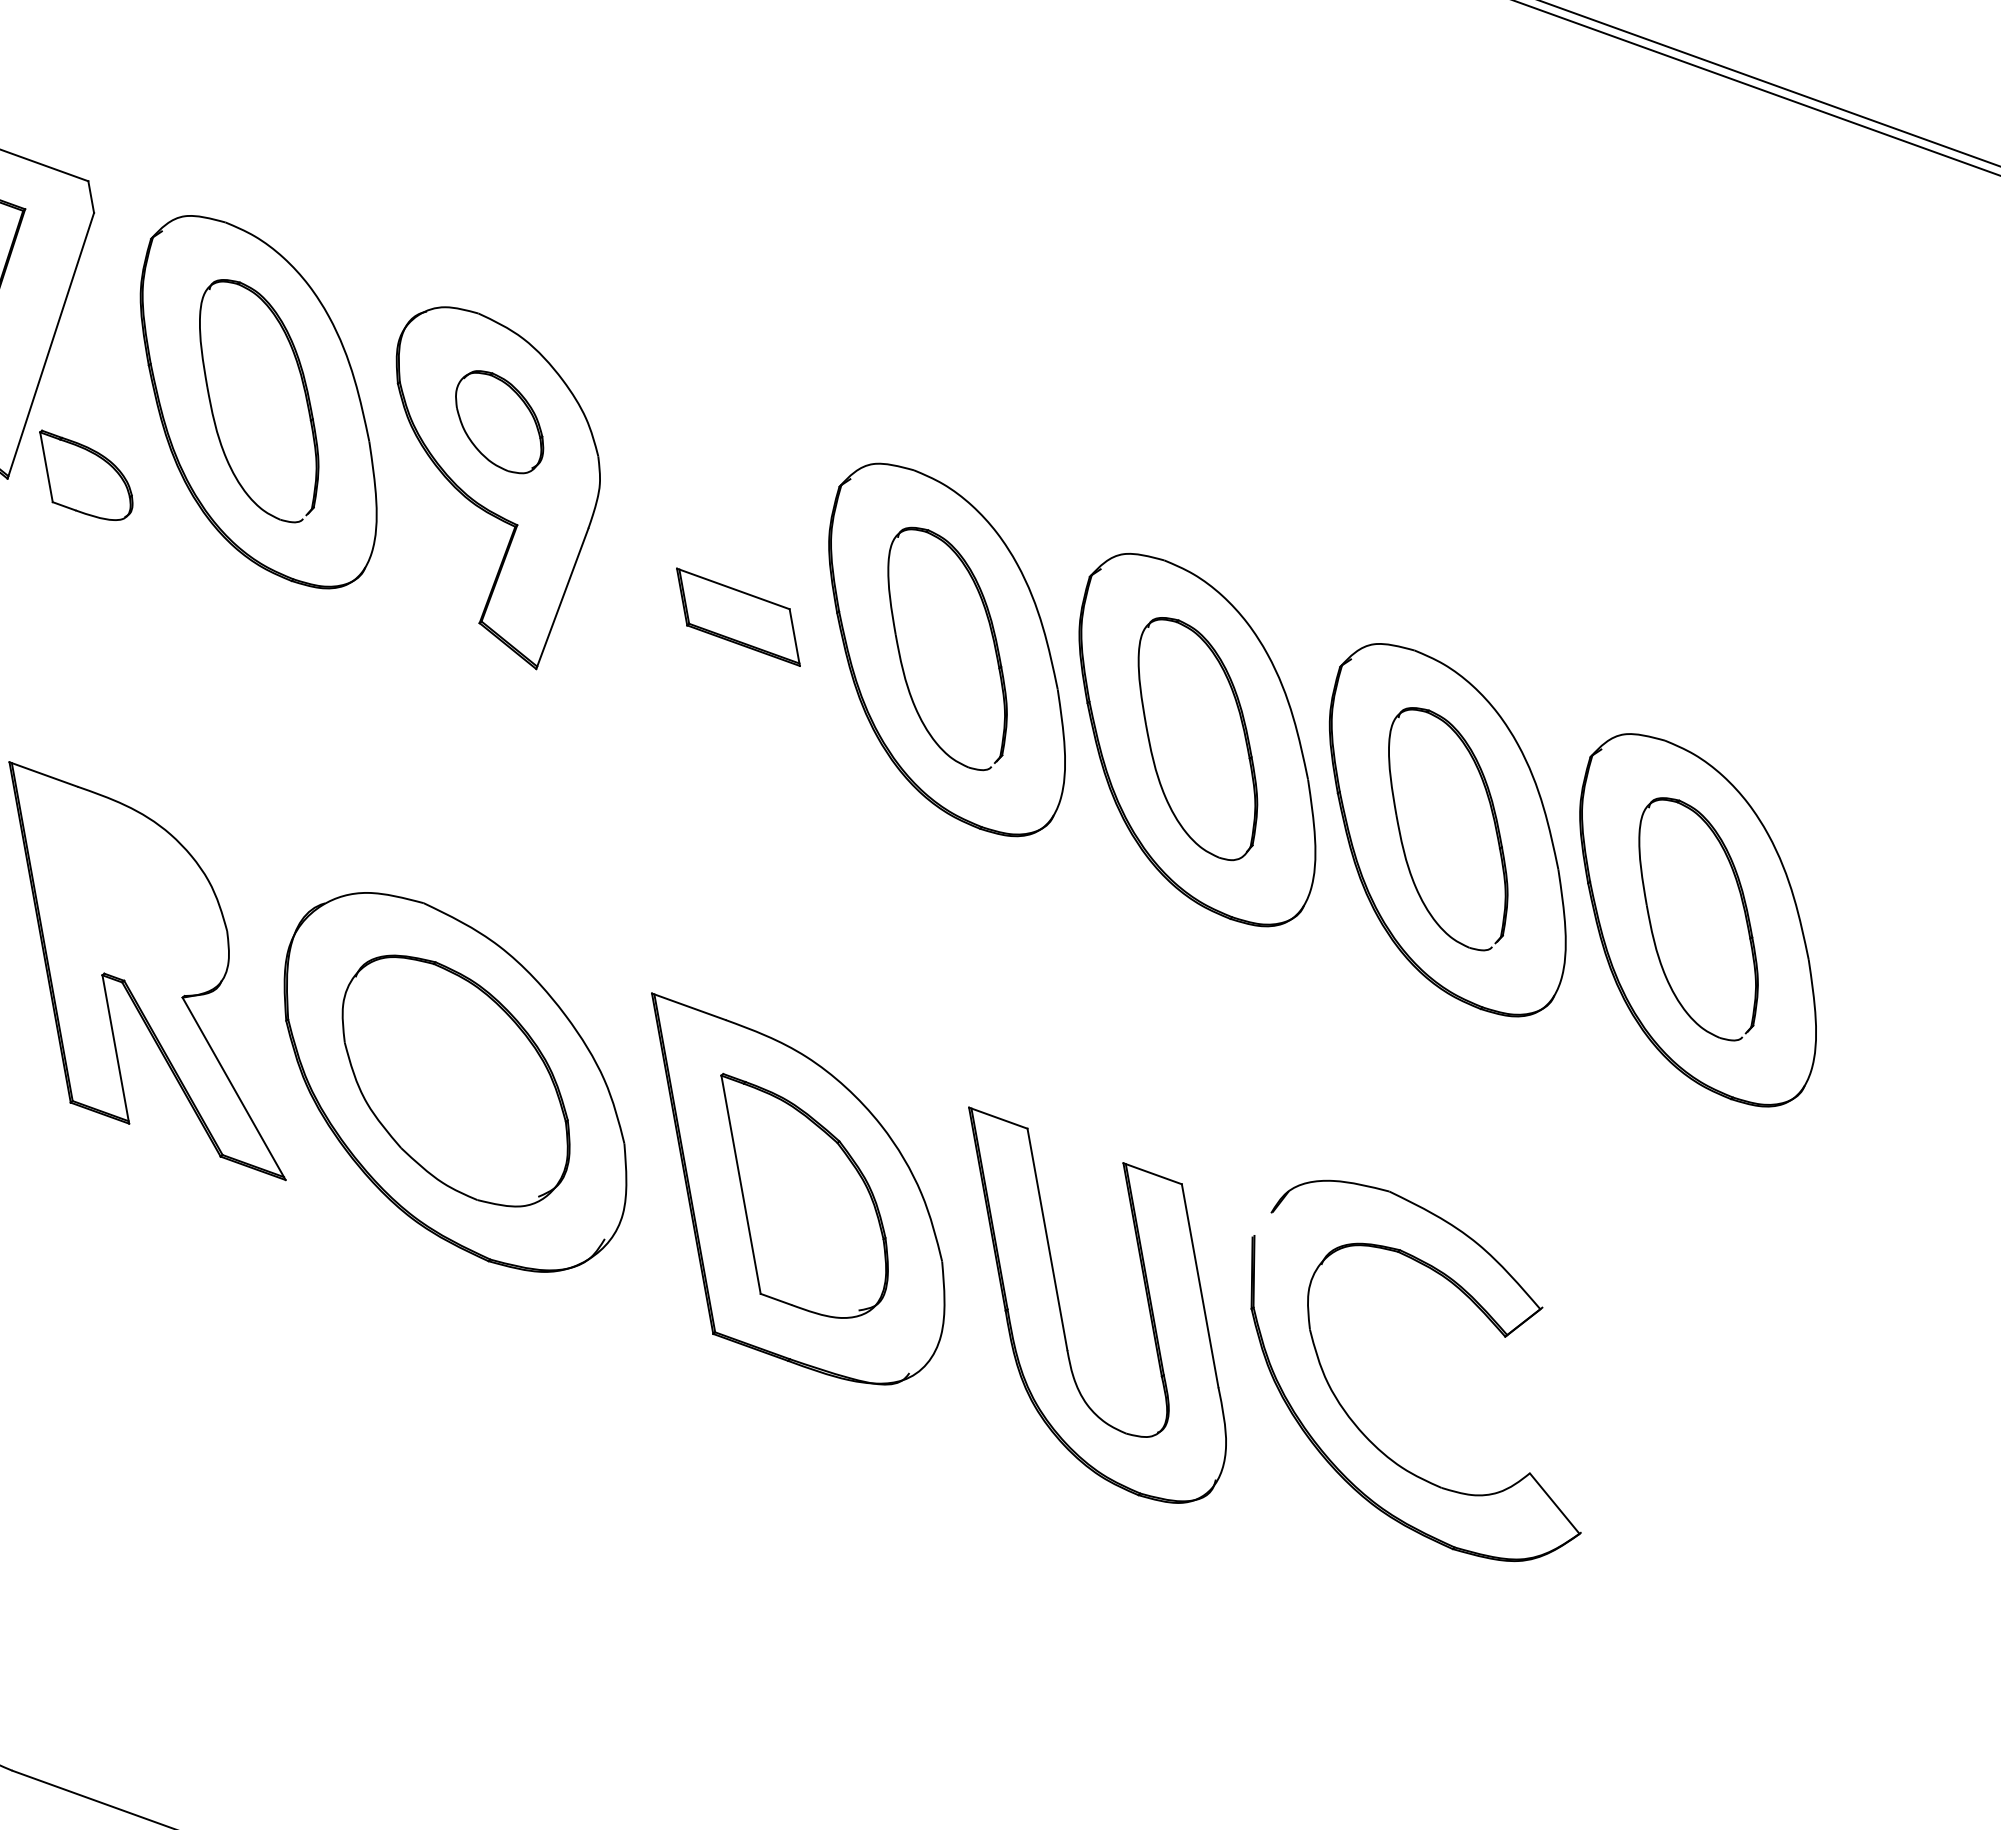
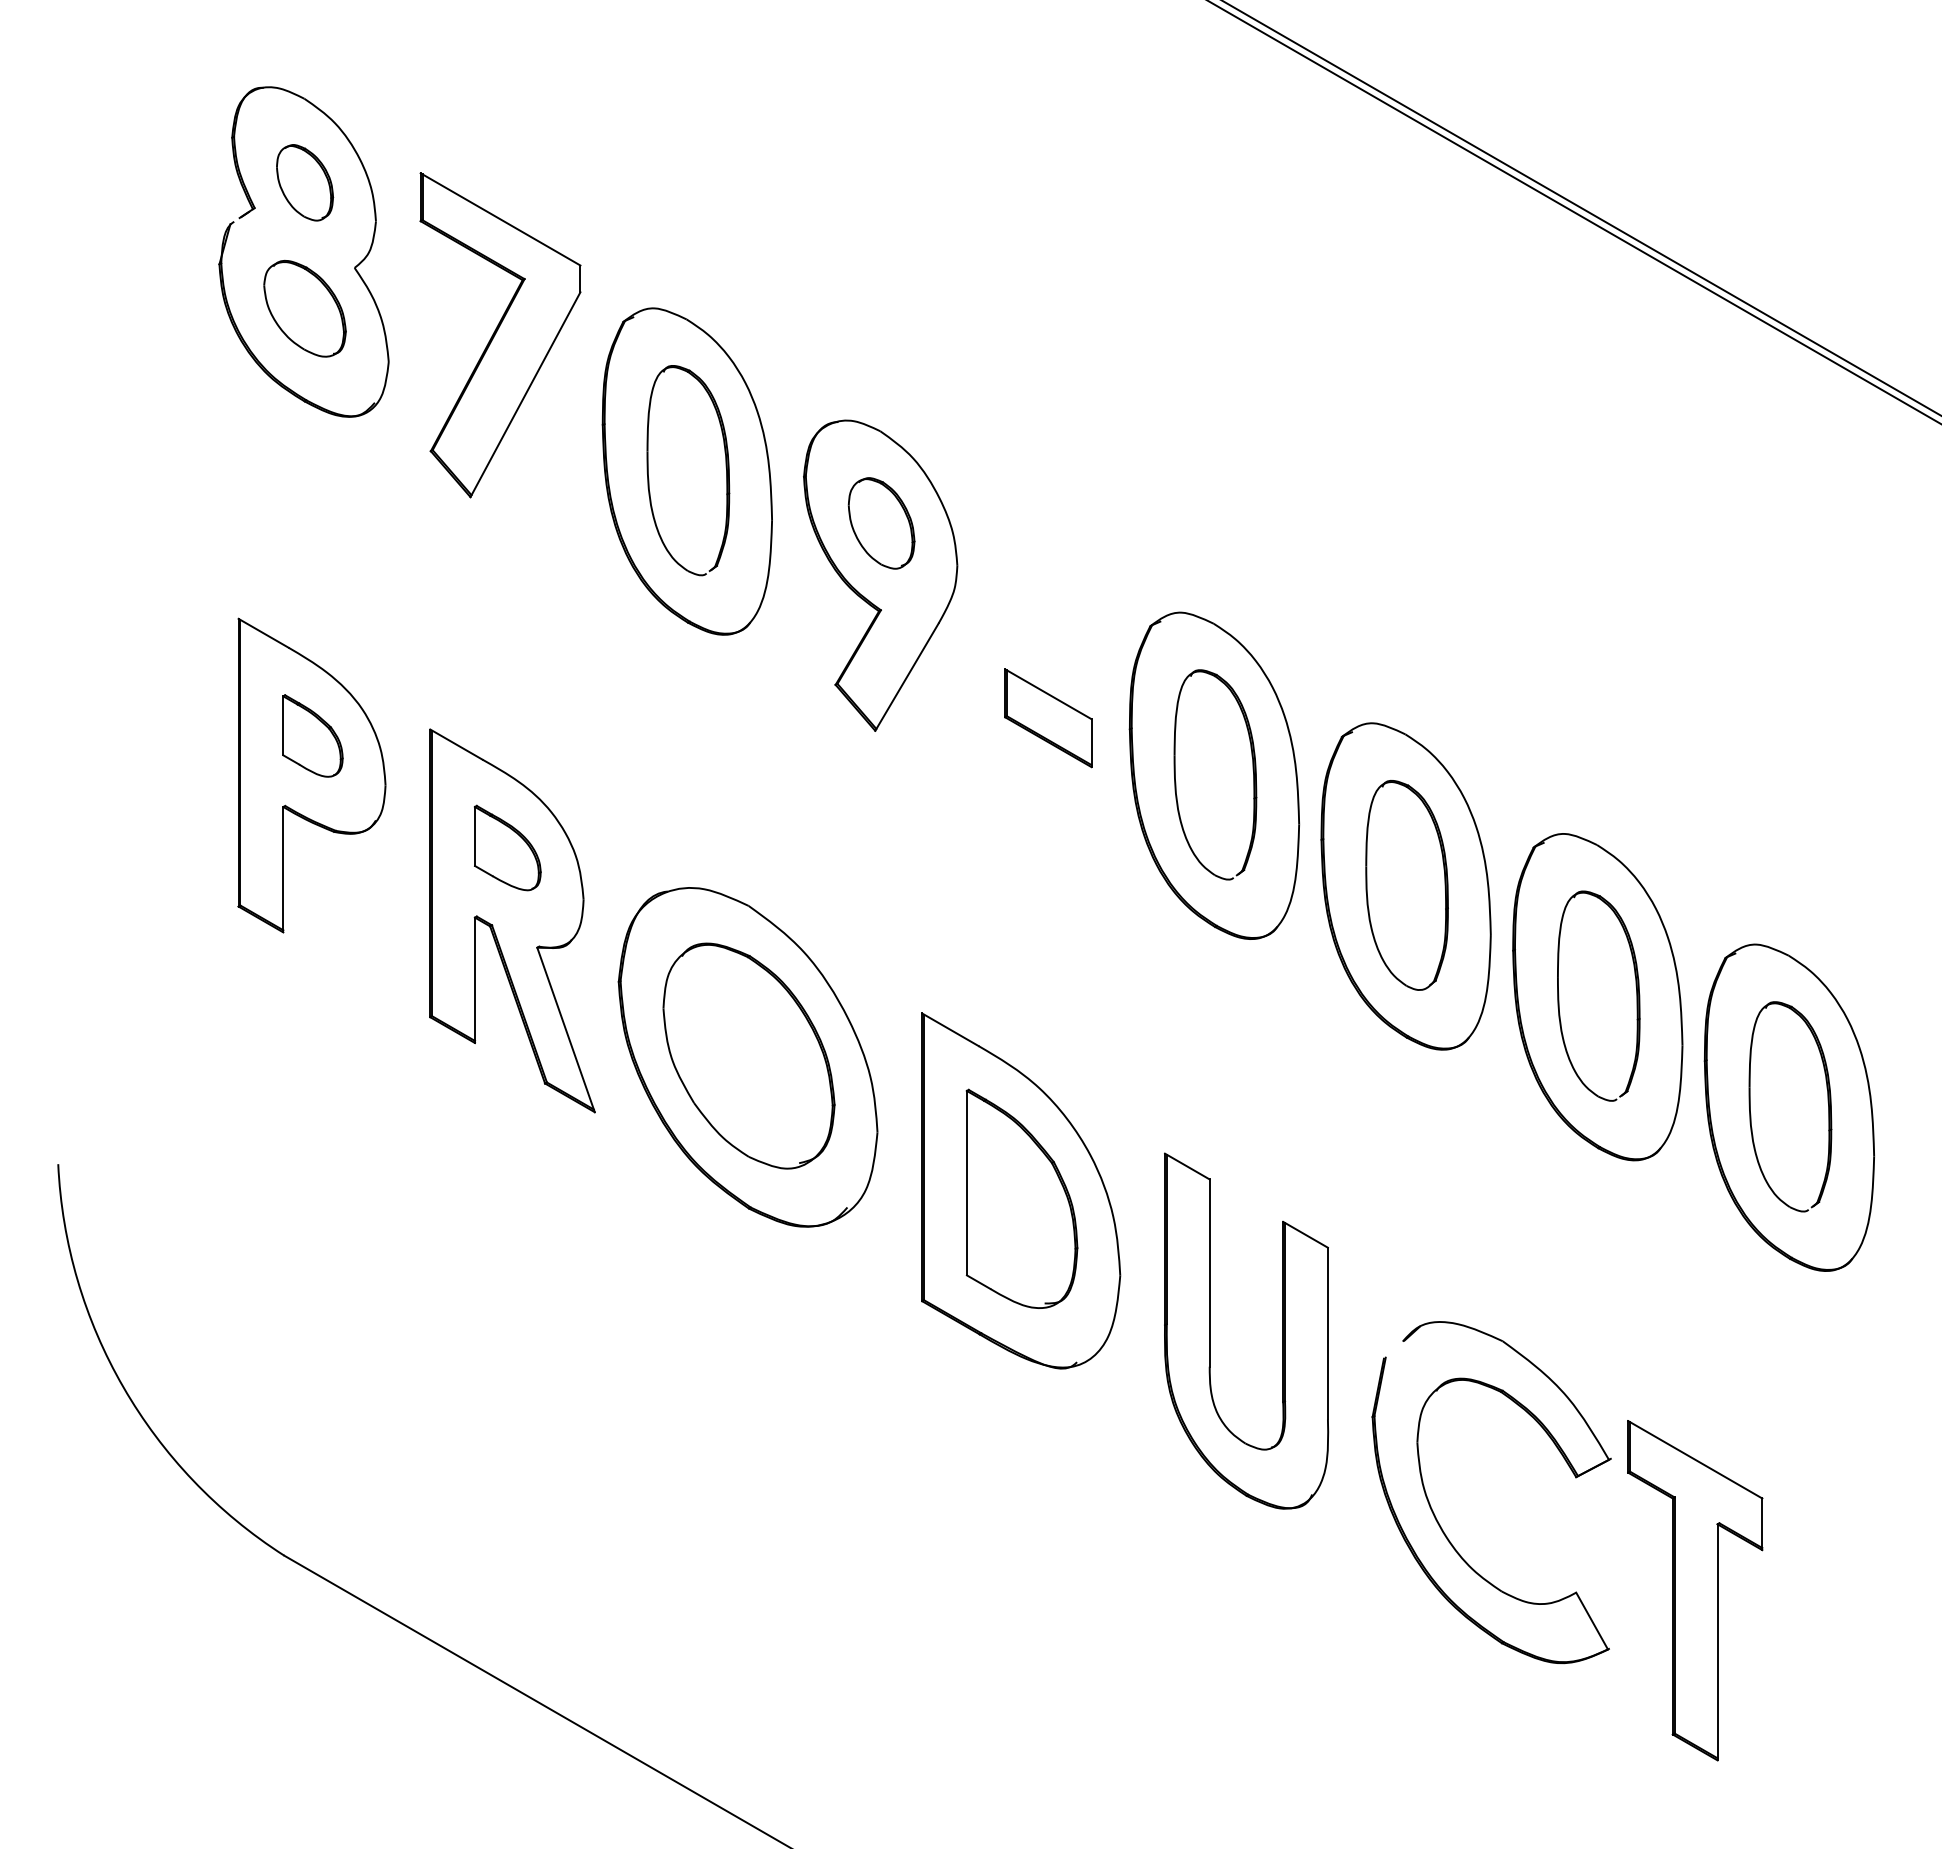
part: (87, 473) -> (507, 847), moved
part: (1354, 1421) -> (1440, 1524), moved
part: (1689, 1511) -> (1695, 1590), added

